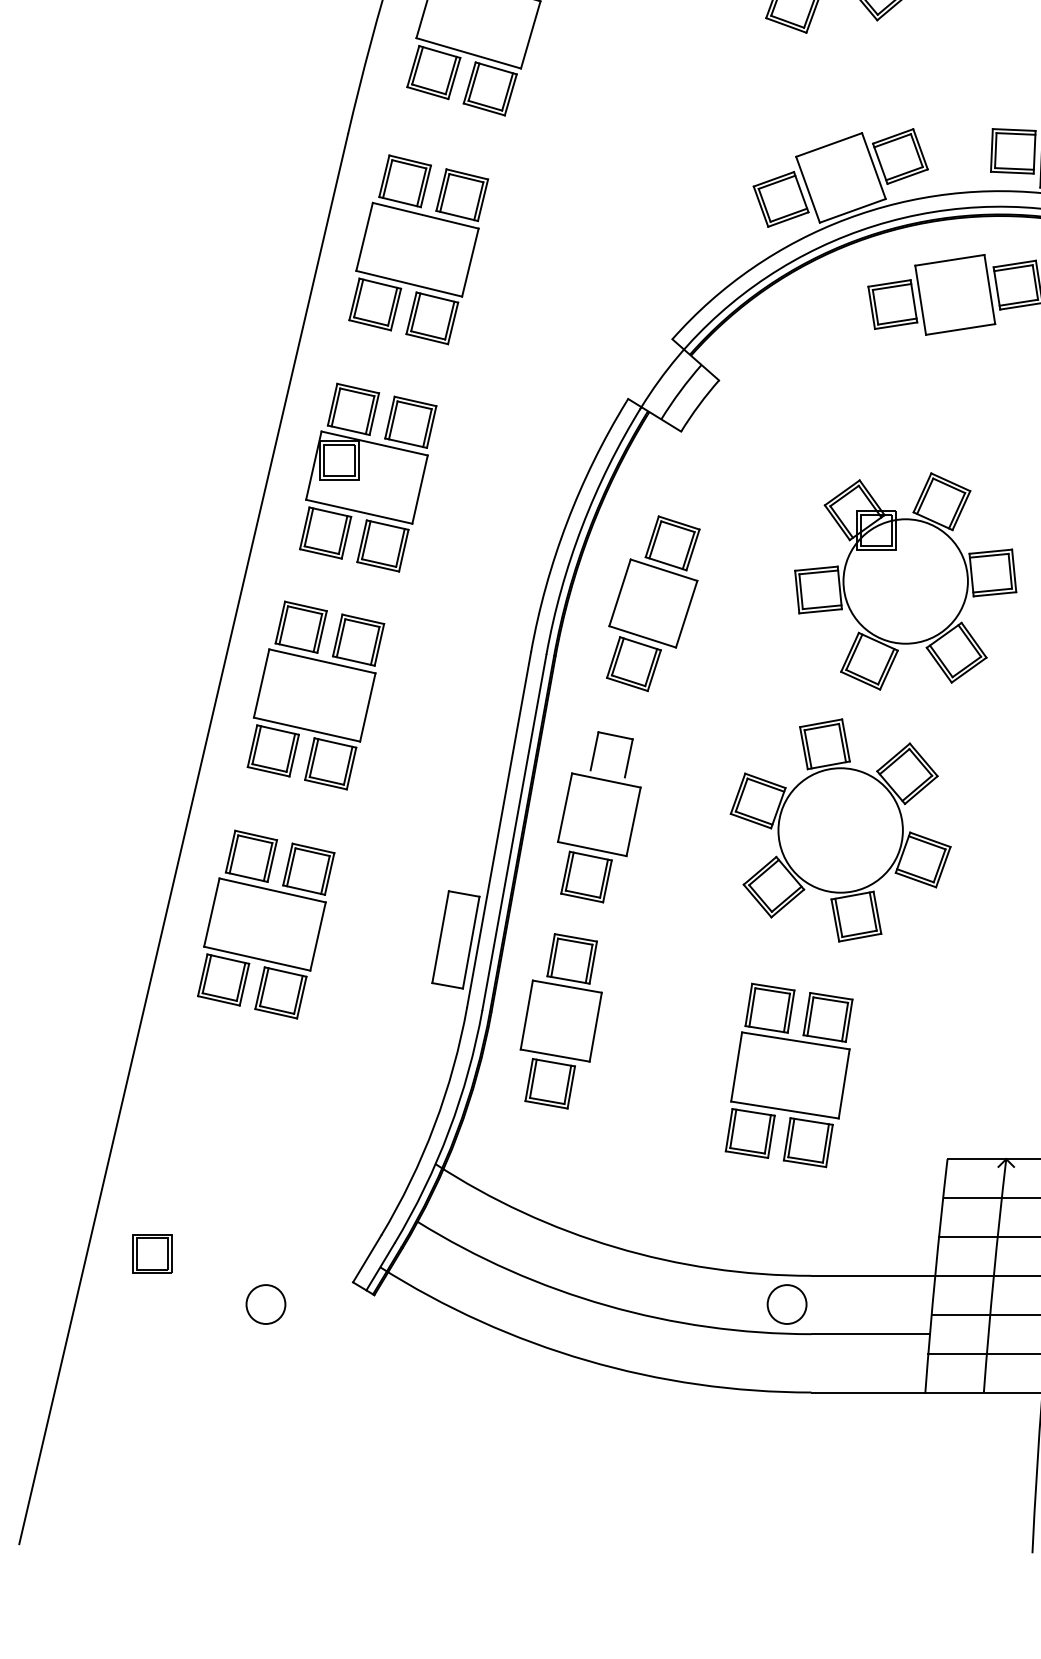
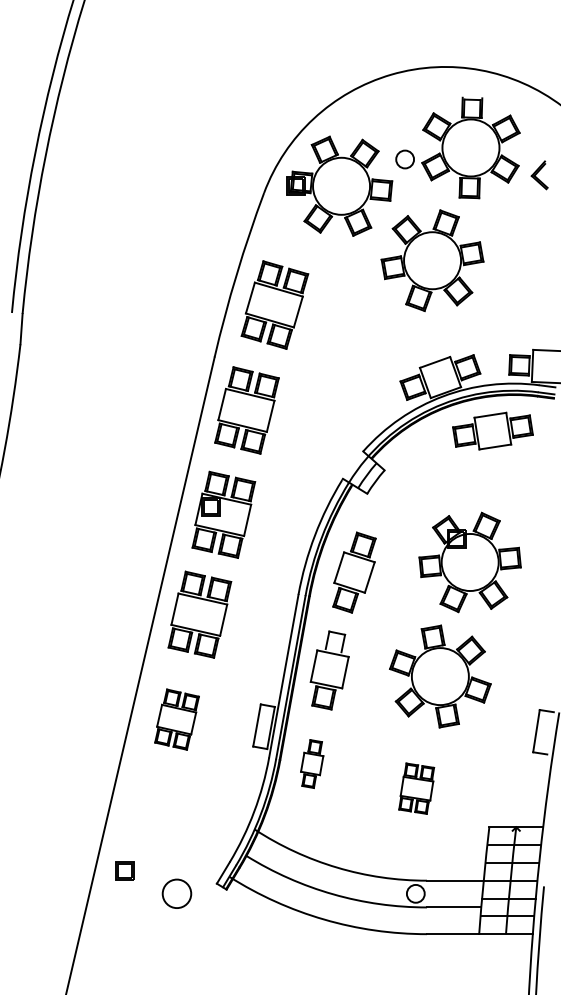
part: (264, 924) -> (176, 719), size x0.7
part: (559, 1020) -> (311, 763), size x0.6
part: (788, 1074) -> (416, 788), size x0.6
circle: (264, 1303) -> (176, 893), size x1.6

